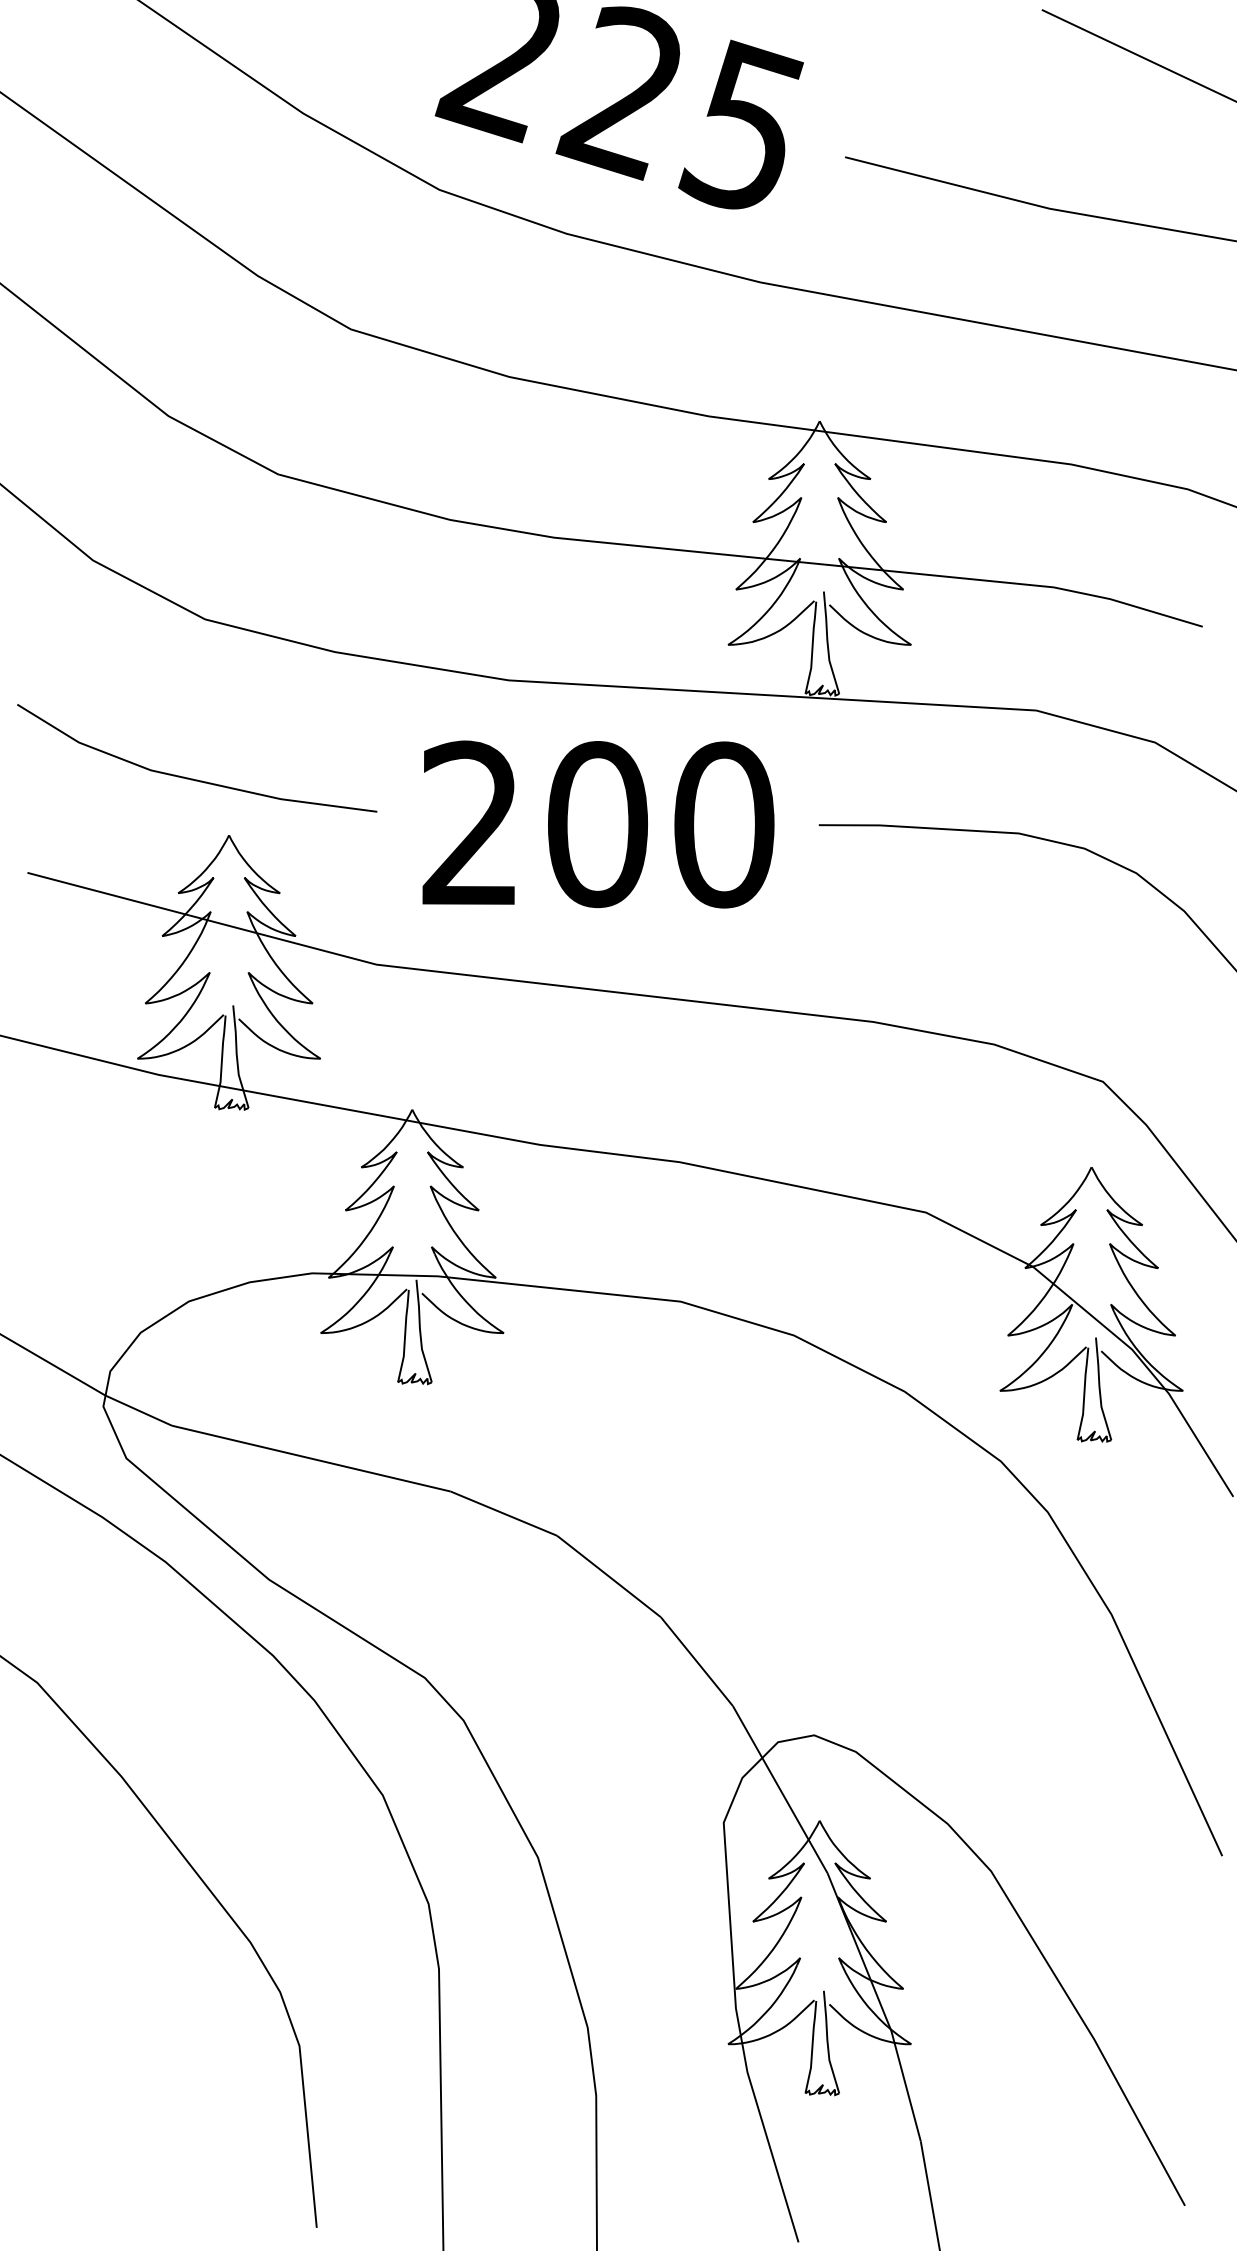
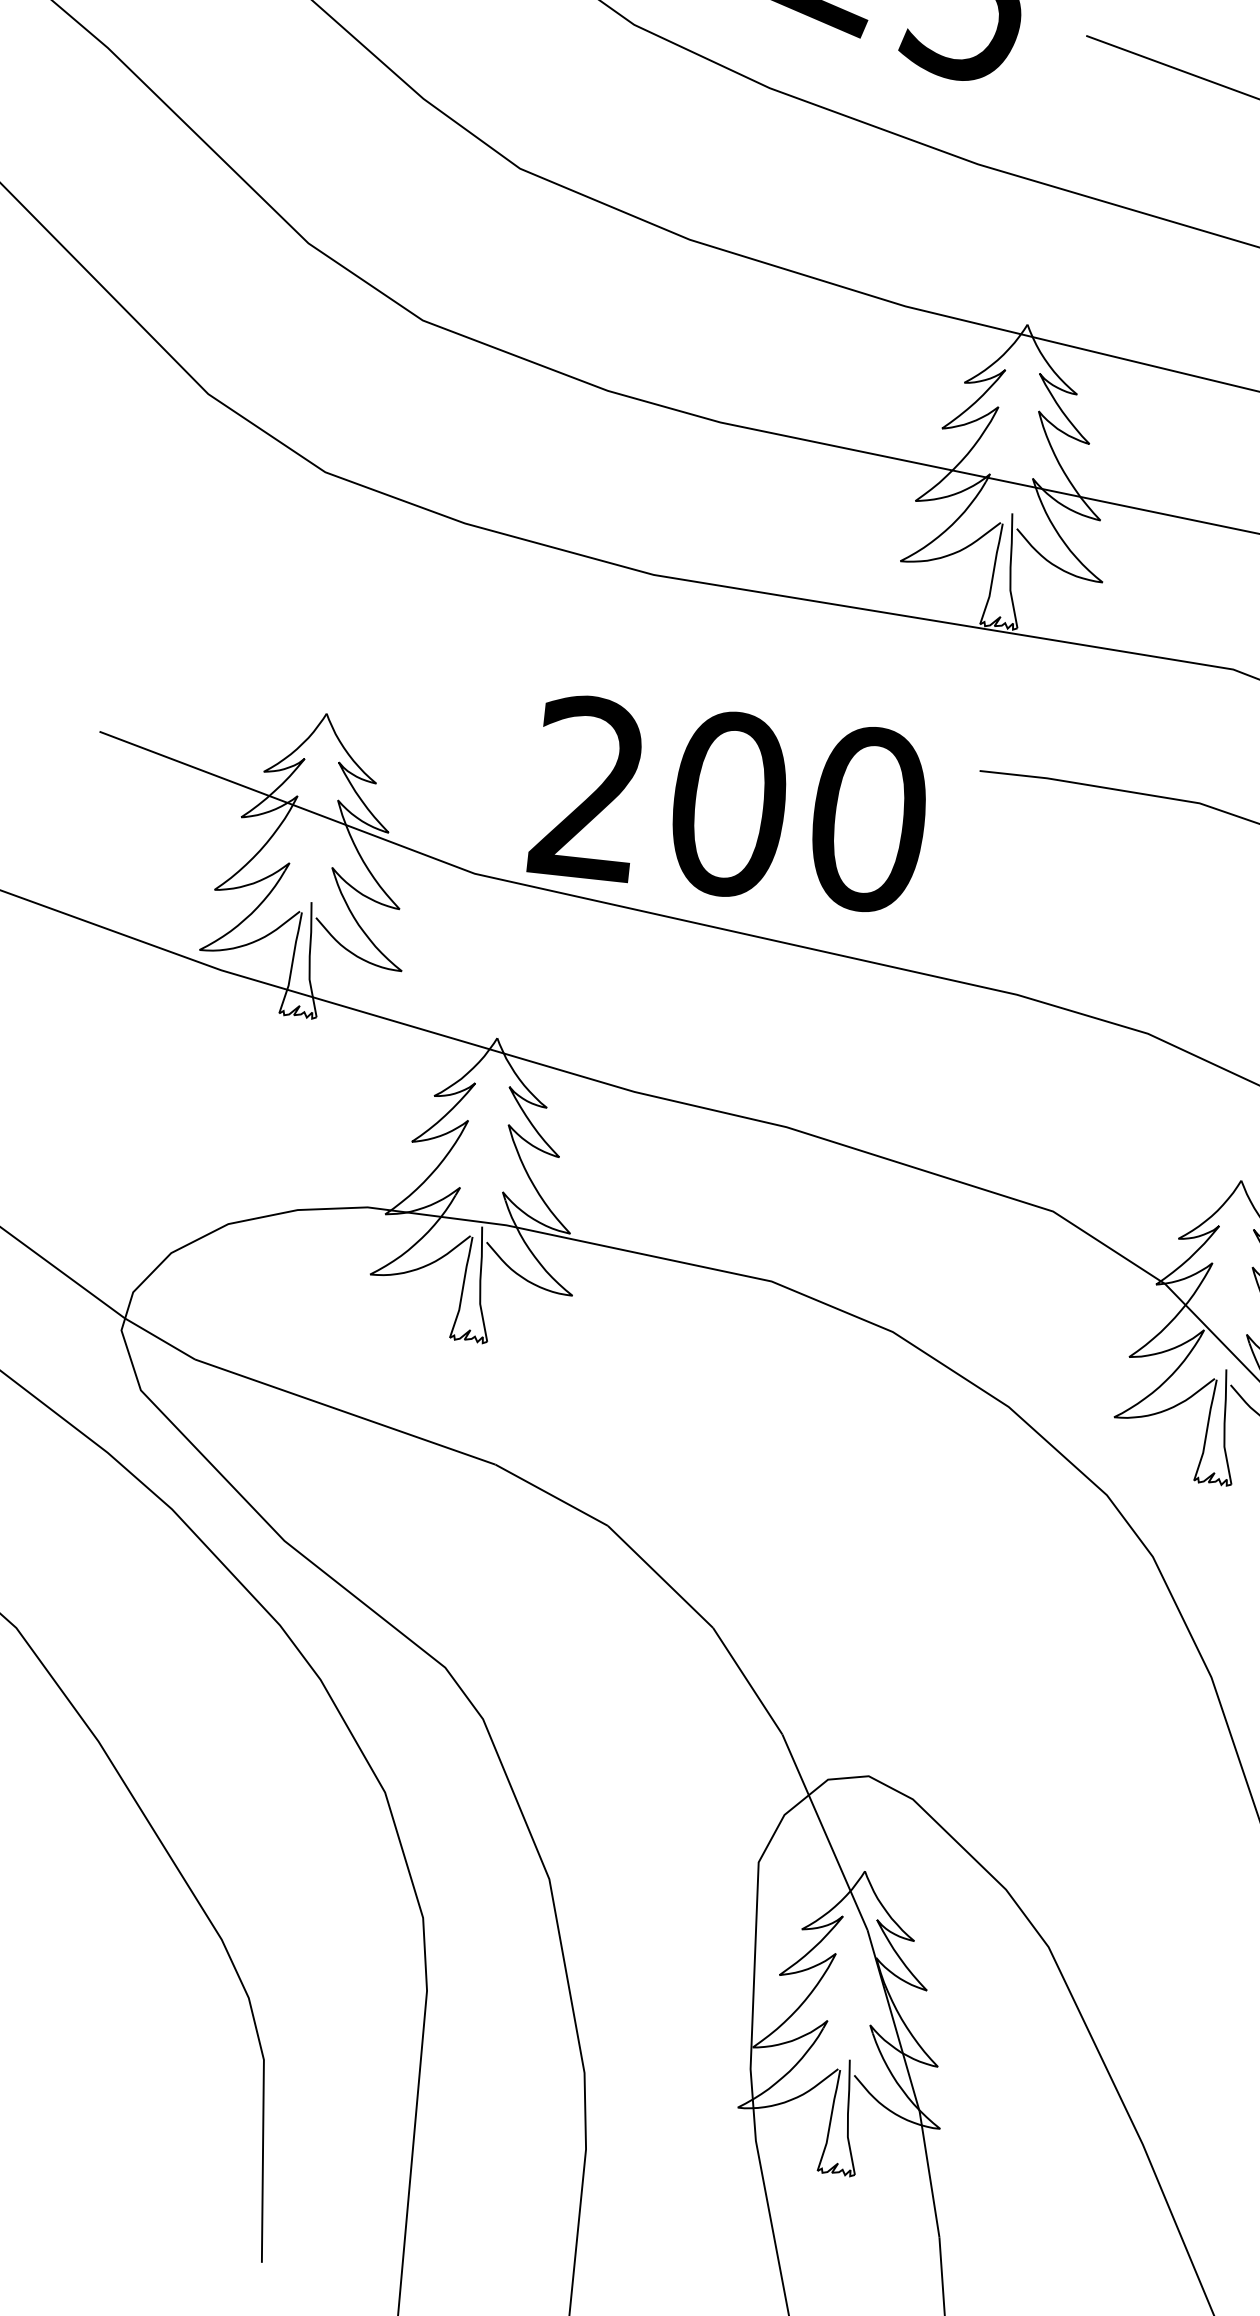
line: (193, 778) -> (294, 646), removed
text: (598, 824) -> (729, 804), moved

